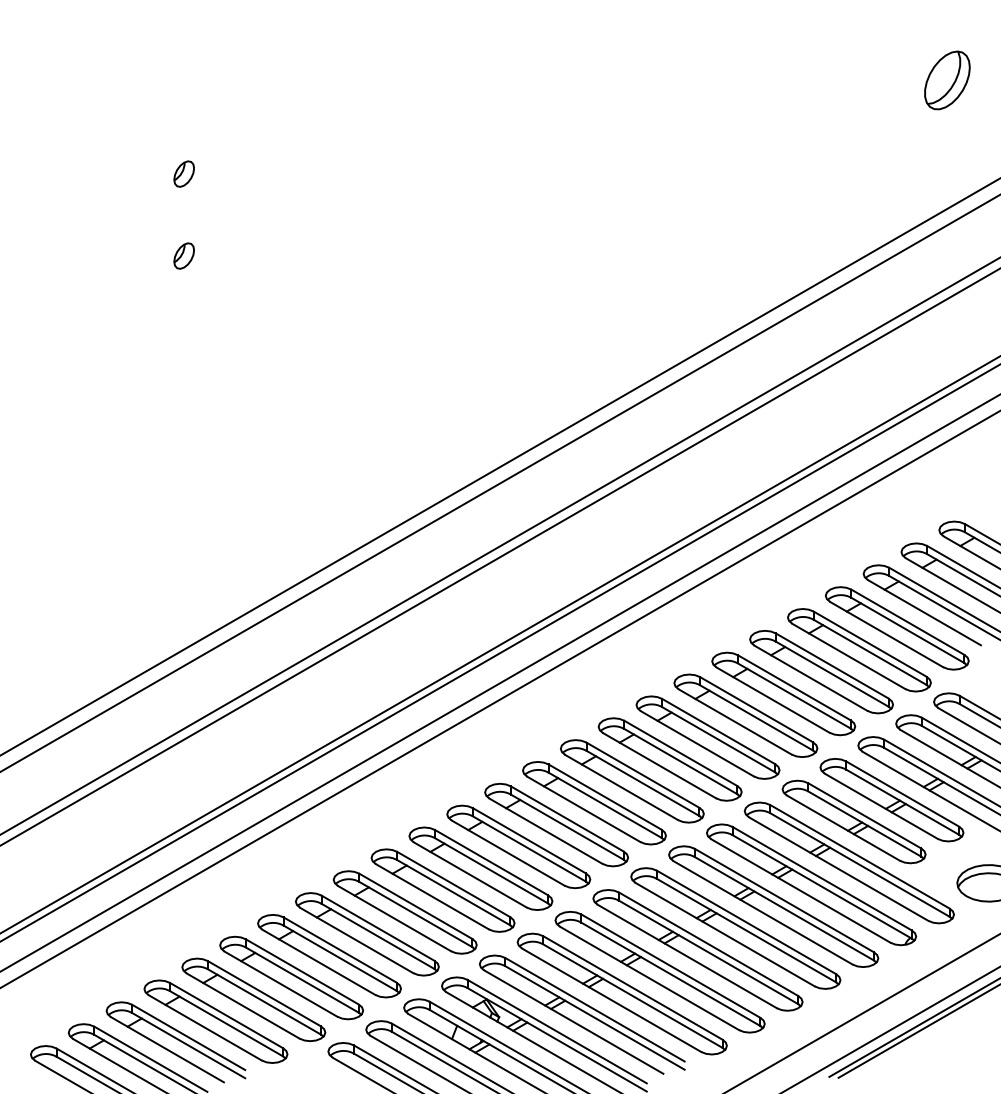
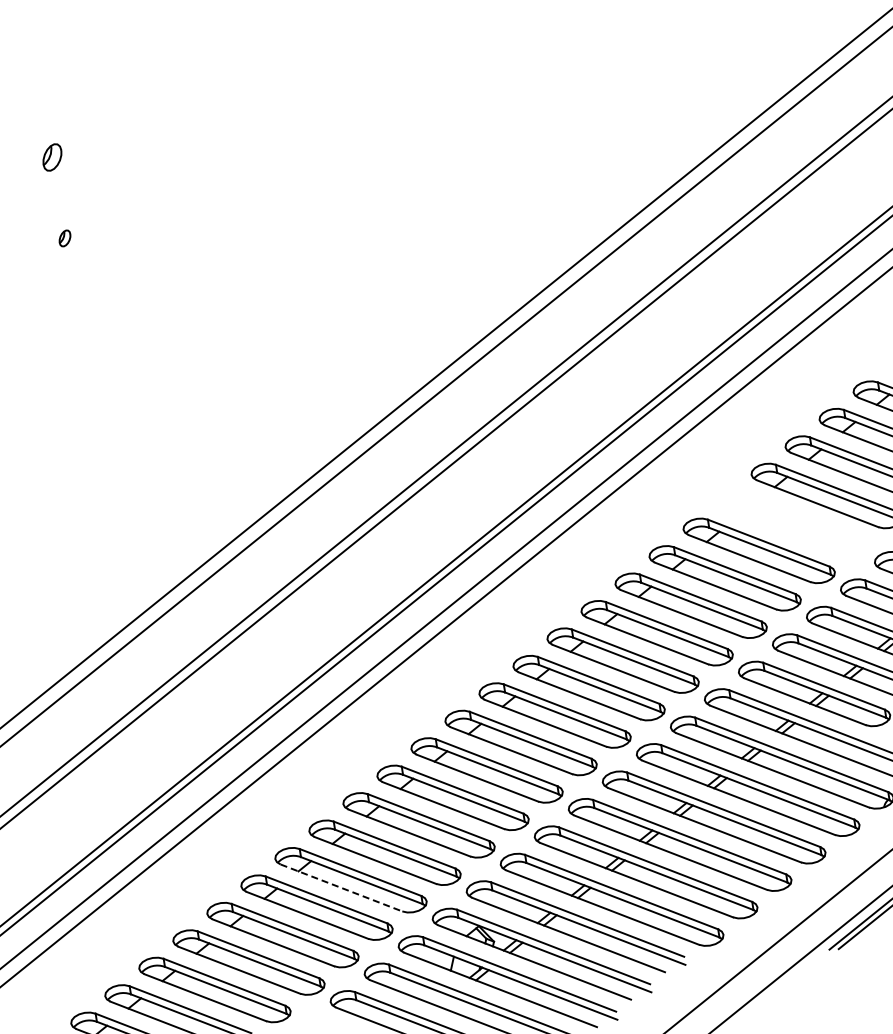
part: (183, 255) -> (64, 238), size x0.6
part: (859, 650) -> (793, 523), removed
line: (357, 940) -> (342, 887), solid -> dashed

